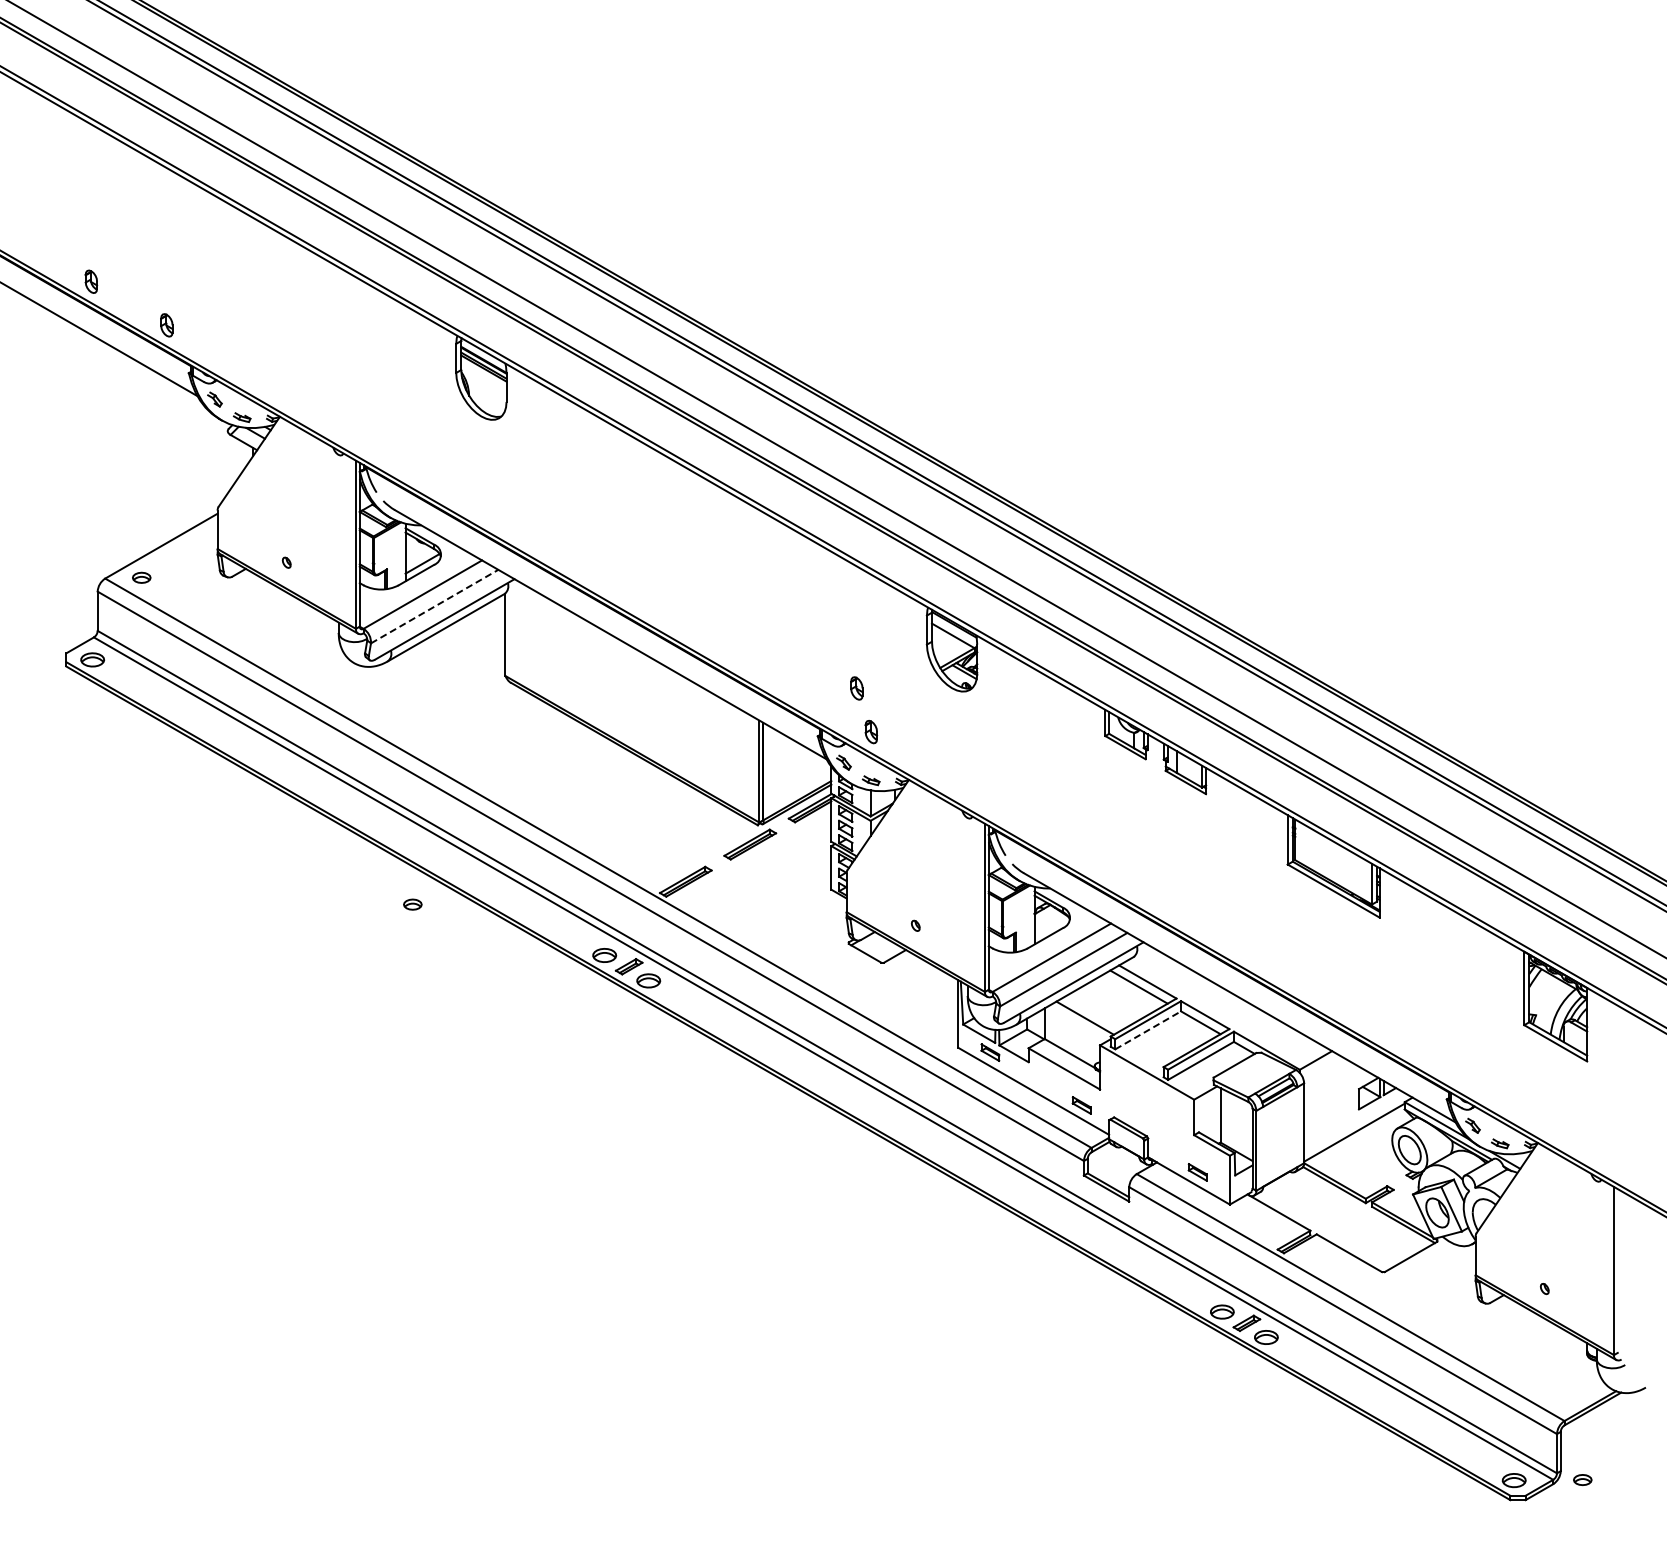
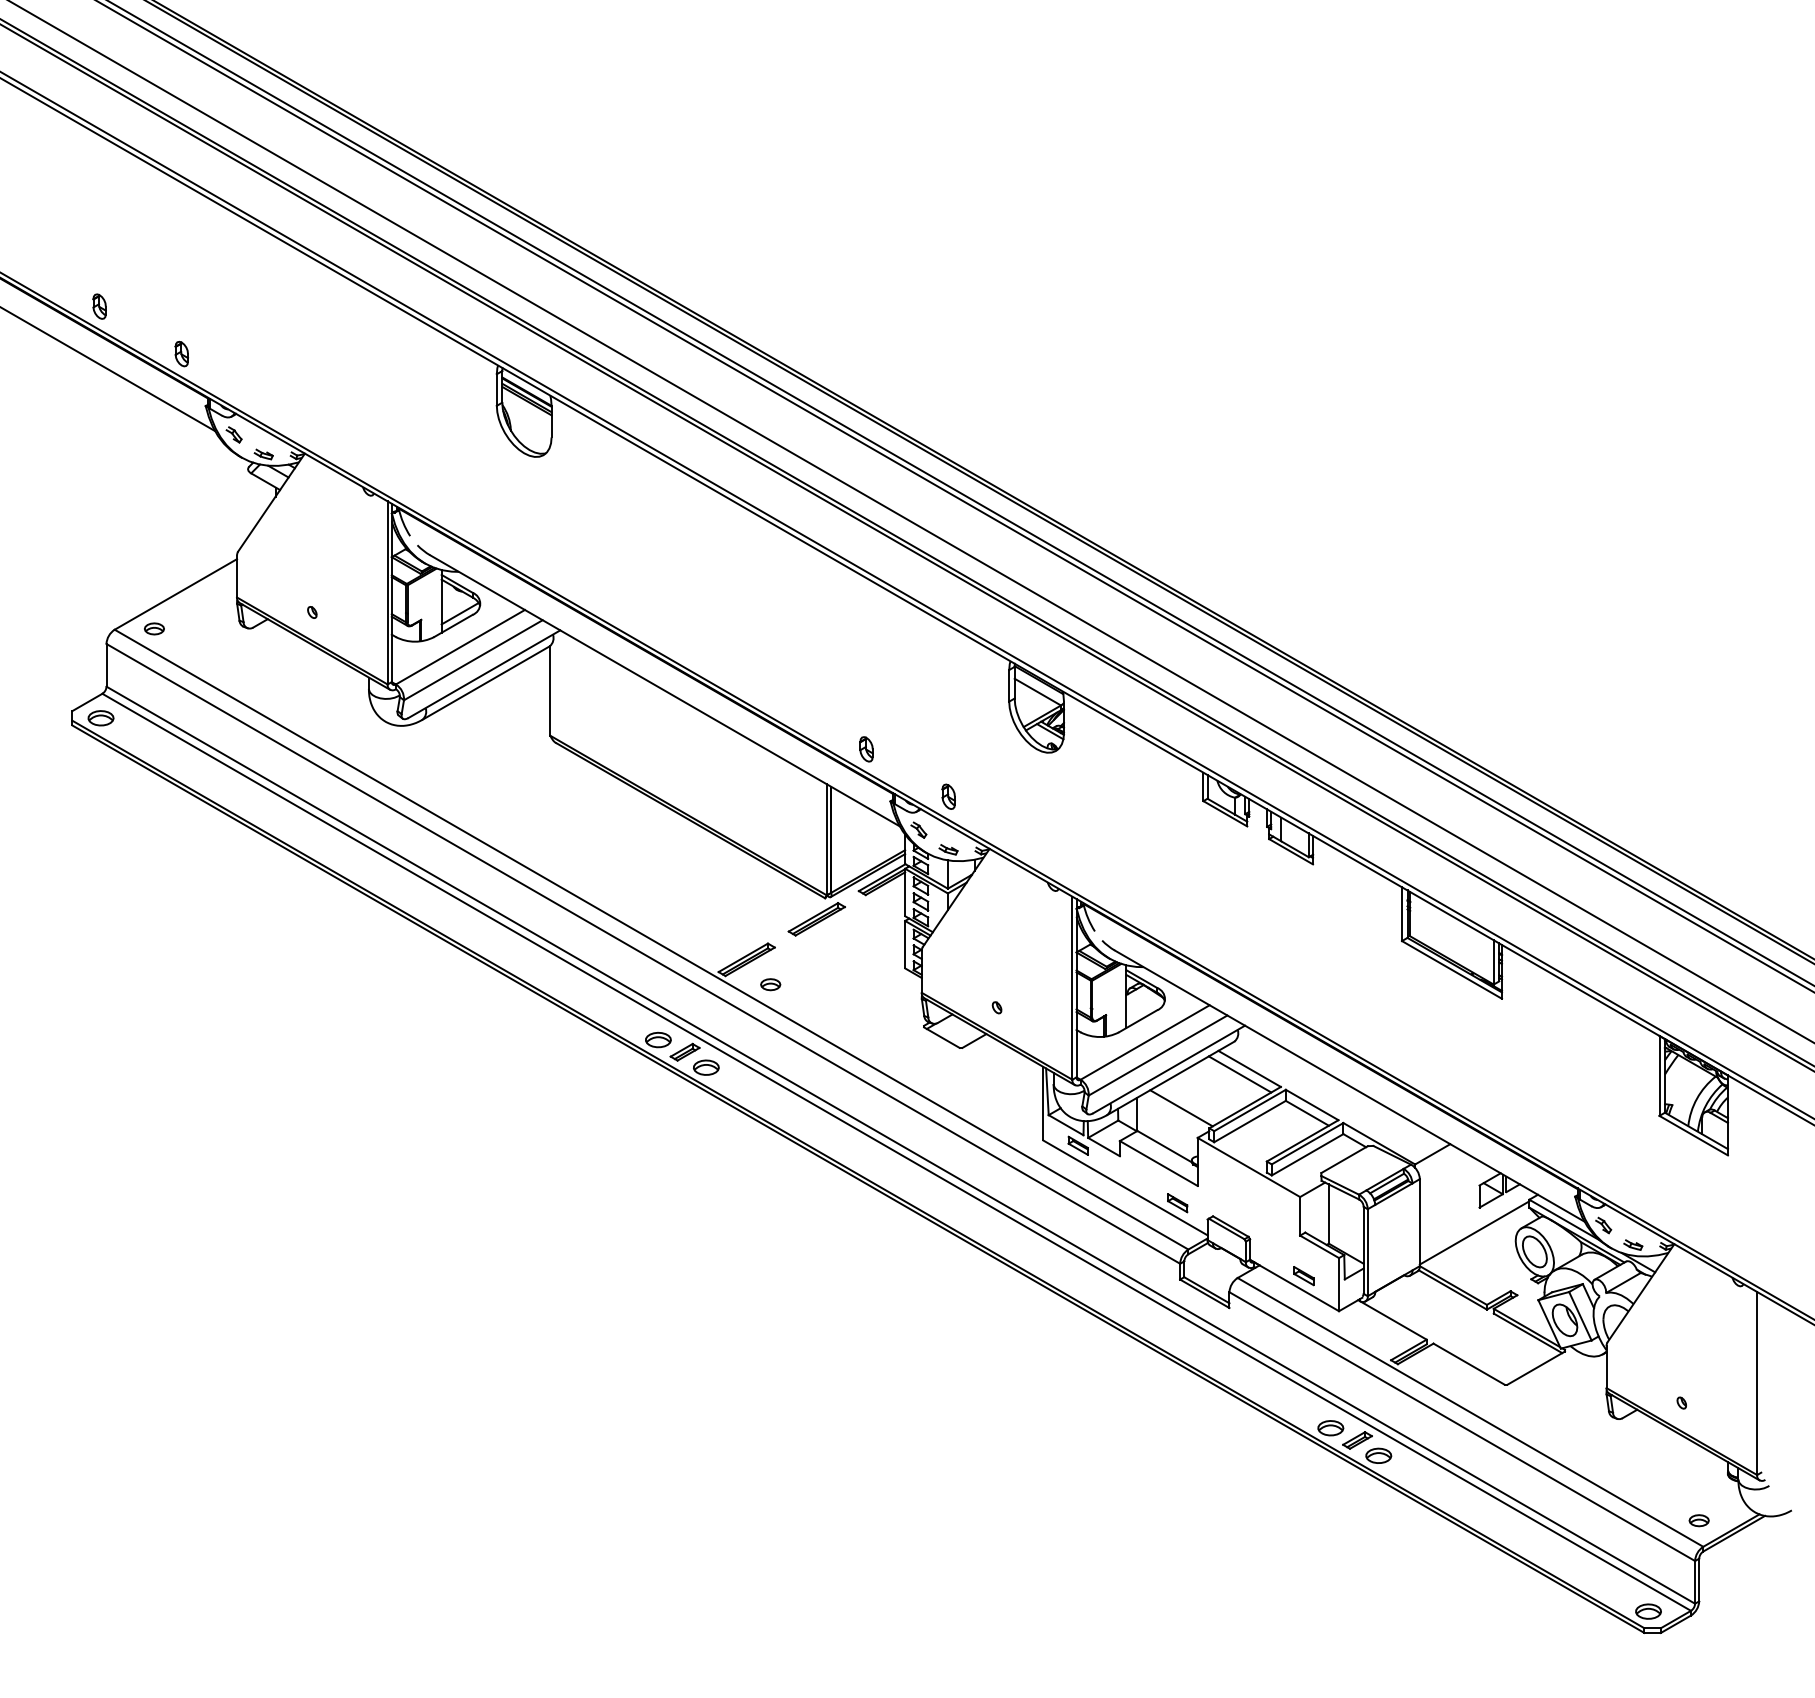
line: (434, 606) -> (473, 660), dashed -> solid
part: (856, 688) -> (866, 749), moved
part: (412, 904) -> (770, 984), moved
line: (1148, 1030) -> (1250, 1121), dashed -> solid
part: (1582, 1479) -> (1698, 1520), moved

